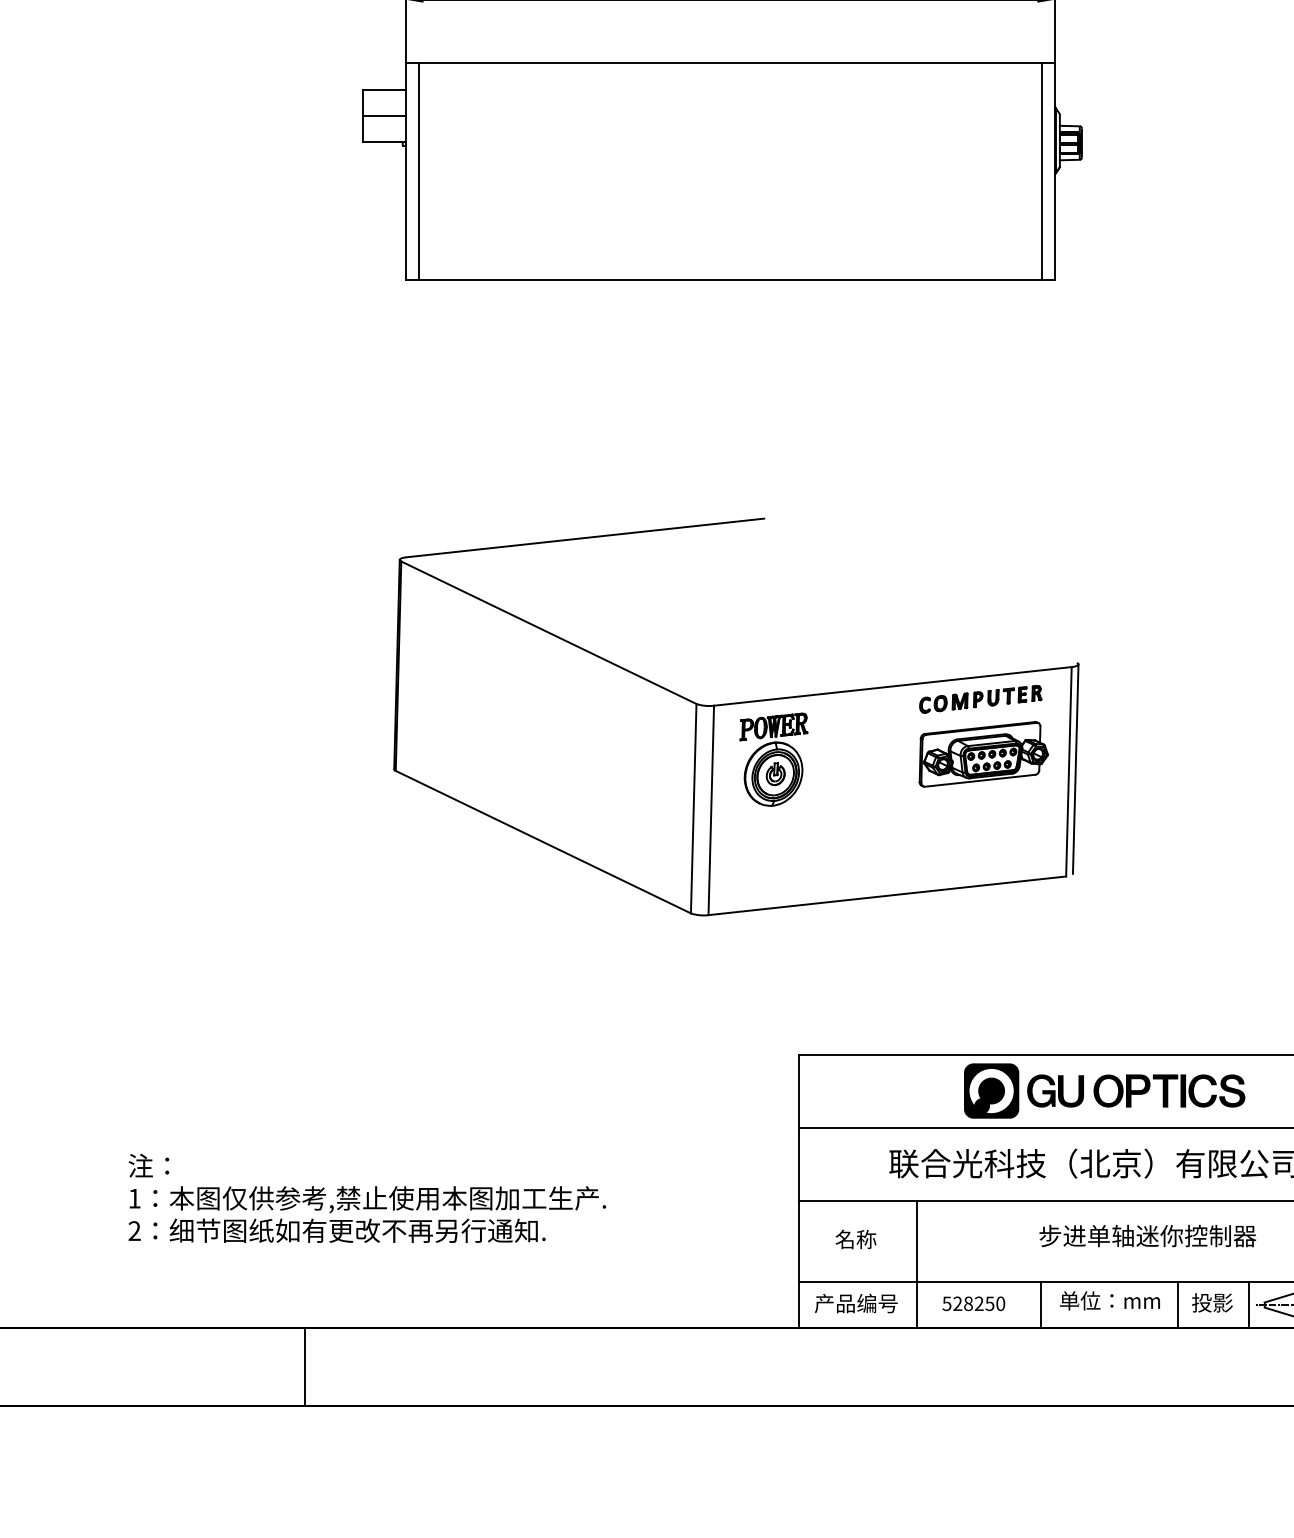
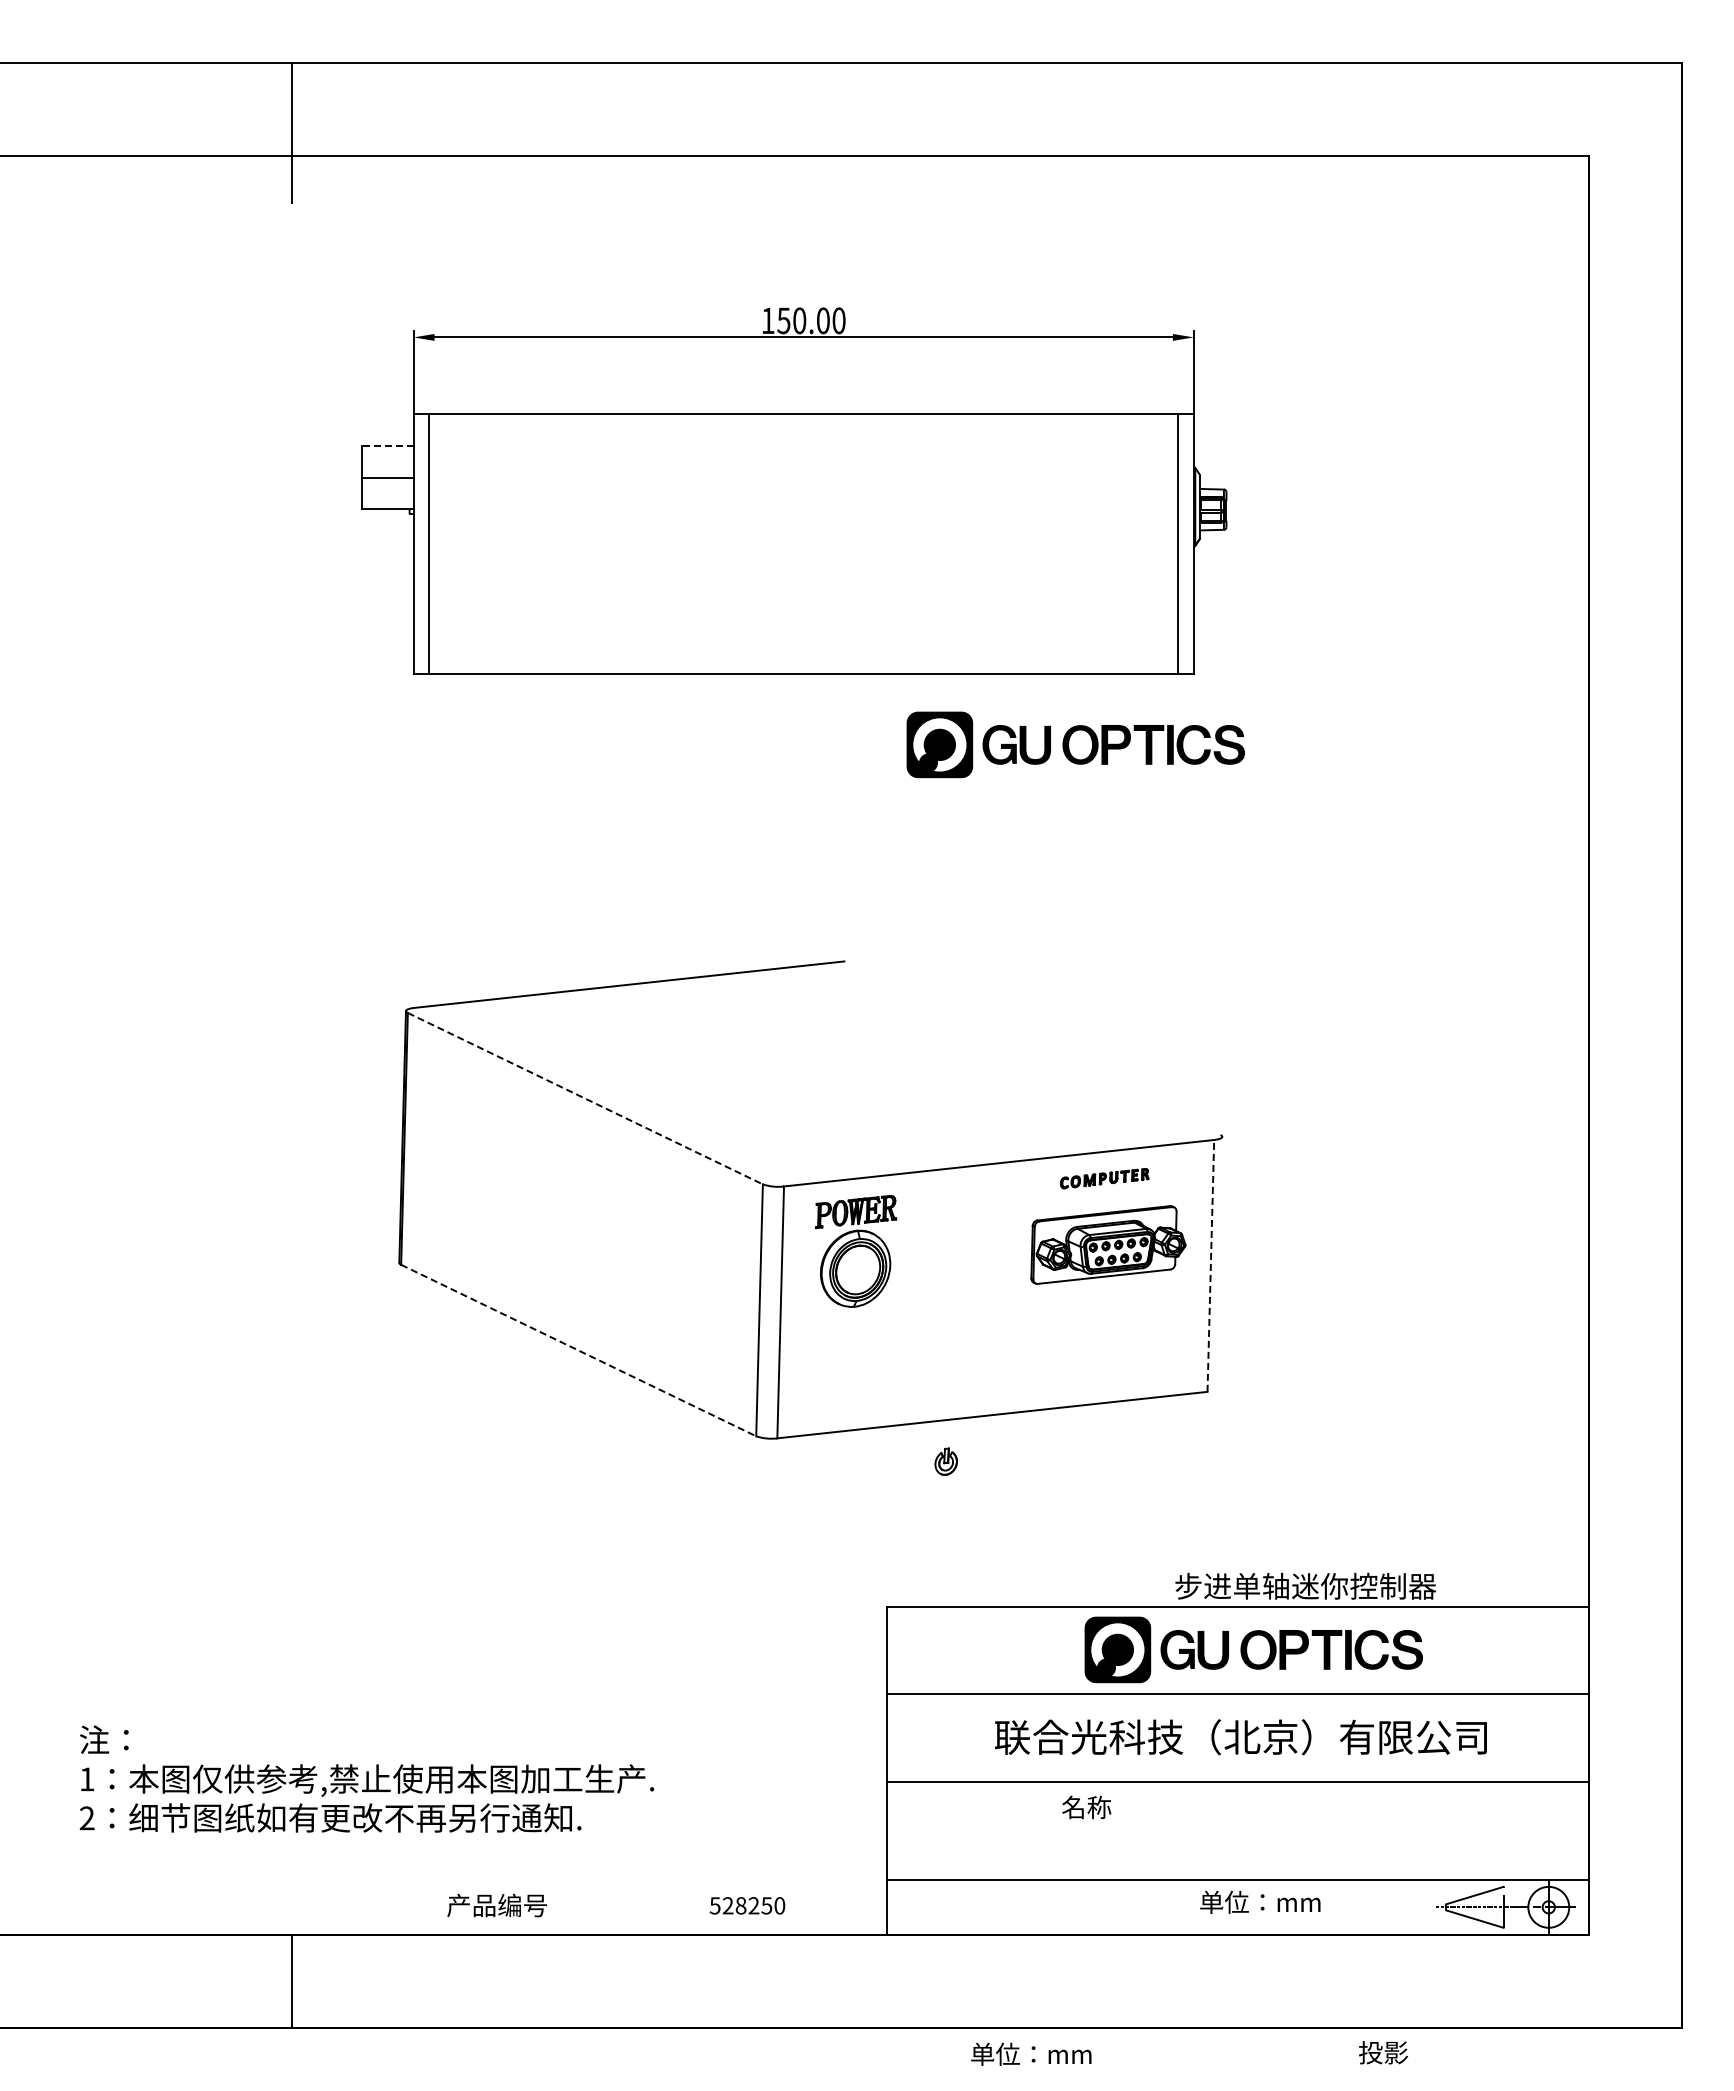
line: (384, 90) -> (387, 446), solid -> dashed
part: (956, 338) -> (1075, 744), added
line: (549, 632) -> (585, 1098), solid -> dashed
part: (980, 699) -> (1104, 1178), size x0.6
line: (1075, 768) -> (1218, 1262), removed
line: (1068, 771) -> (1210, 1265), solid -> dashed
part: (775, 773) -> (945, 1461), moved
line: (544, 842) -> (579, 1350), solid -> dashed
text: (1147, 1235) -> (1305, 1585), moved
text: (855, 1239) -> (1086, 1807), moved
line: (916, 1263) -> (1027, 1857), removed
text: (1212, 1302) -> (1383, 2052), moved
text: (855, 1303) -> (496, 1905), moved
text: (973, 1303) -> (747, 1905), moved
line: (1041, 1305) -> (1177, 1907), removed
line: (1178, 1305) -> (1342, 1907), removed
line: (1249, 1305) -> (1427, 1907), removed
part: (919, 1426) -> (1031, 2053), added

